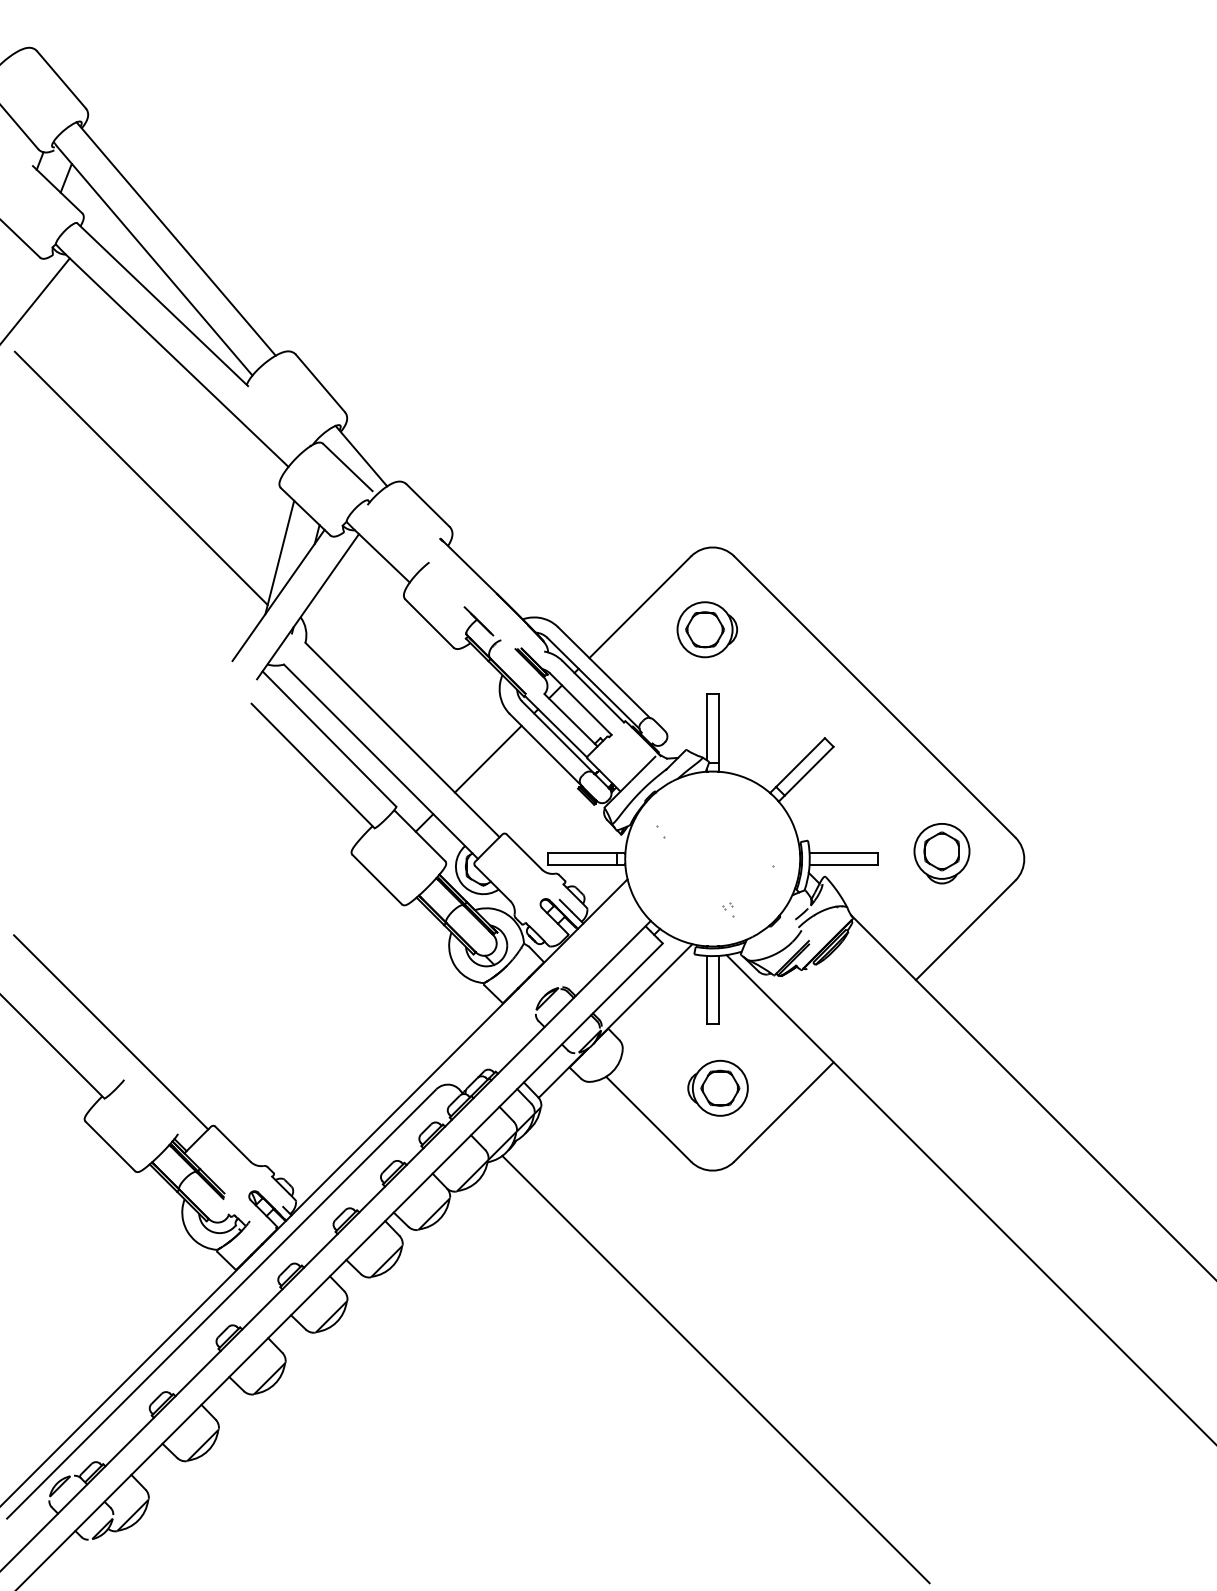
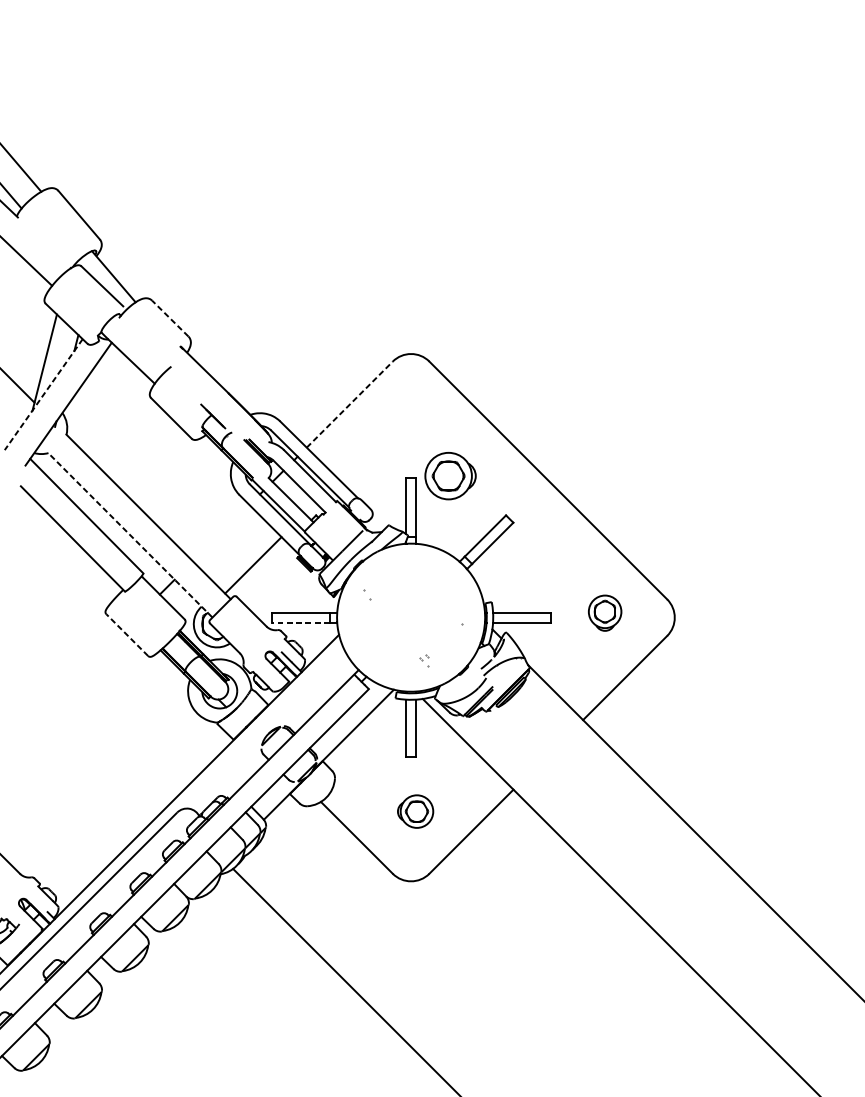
line: (427, 505) -> (169, 318), solid -> dashed
line: (278, 595) -> (43, 394), solid -> dashed
line: (640, 607) -> (350, 404), solid -> dashed
part: (707, 629) -> (450, 475), moved
line: (487, 758) -> (252, 564), moved
line: (380, 761) -> (129, 535), solid -> dashed
part: (941, 853) -> (604, 612), size x0.7
line: (581, 865) -> (300, 623), solid -> dashed
line: (377, 879) -> (127, 634), solid -> dashed
part: (717, 1087) -> (415, 810), size x0.7

